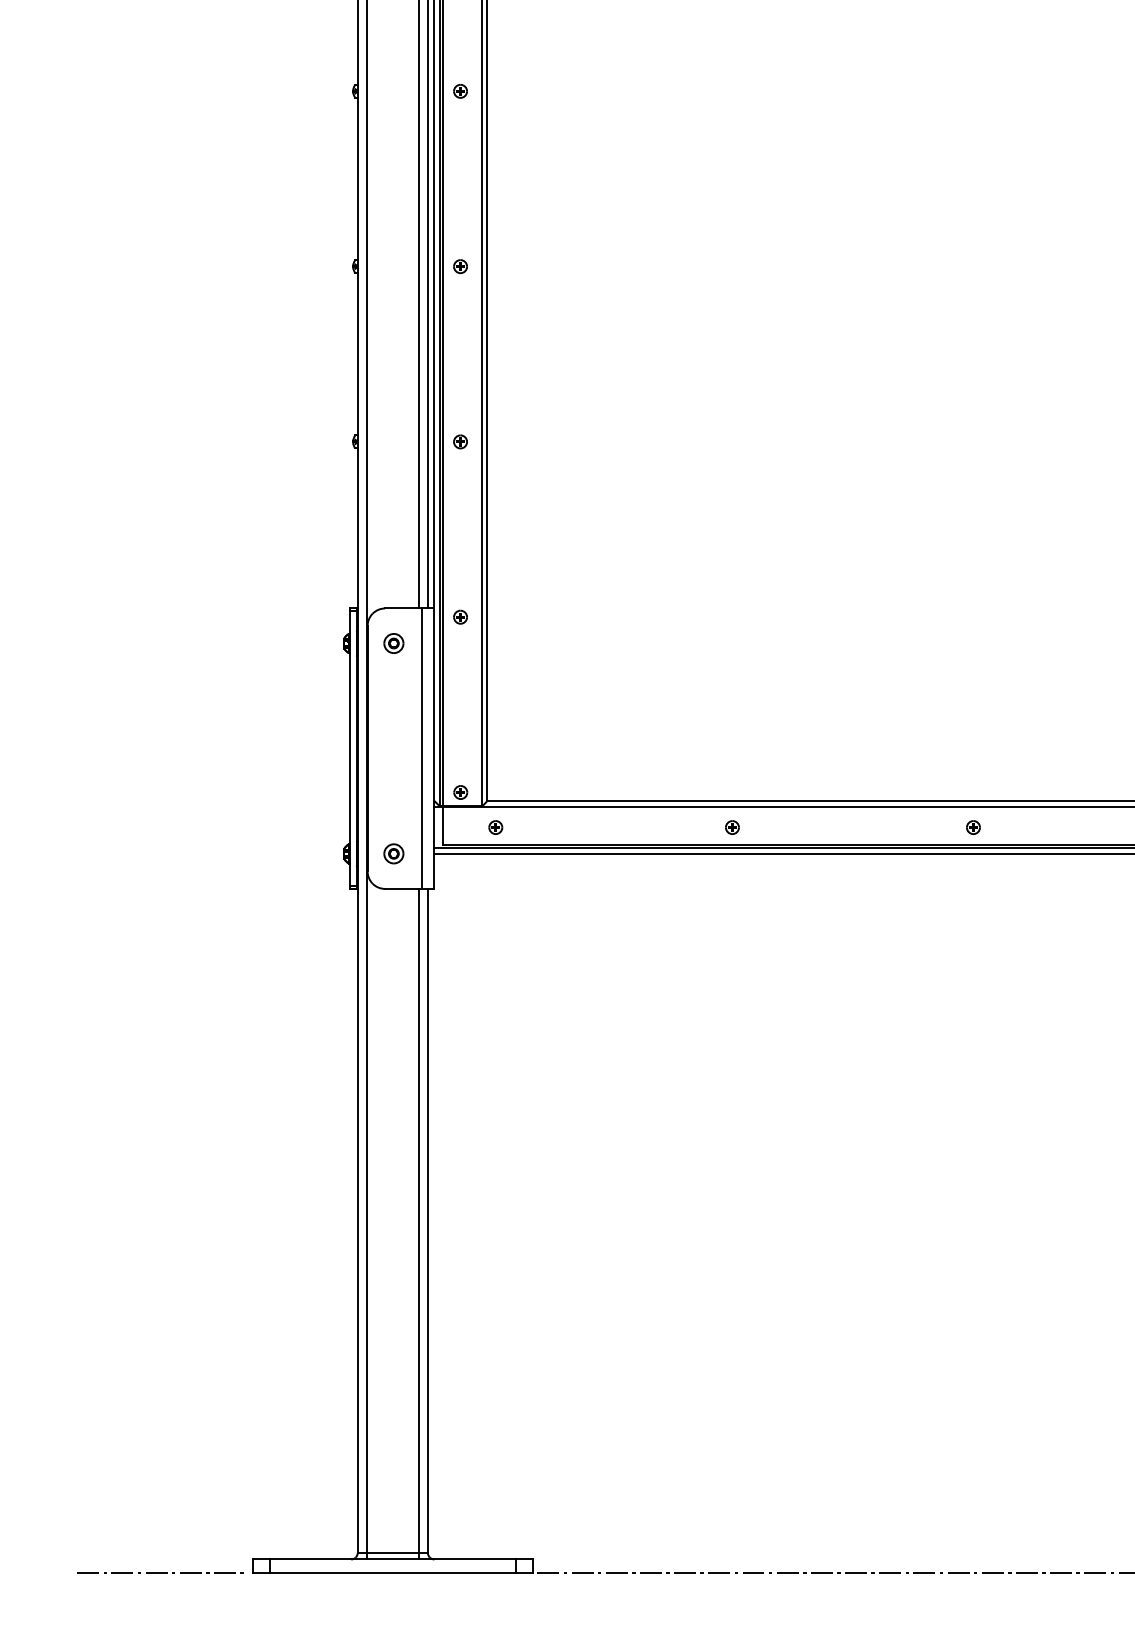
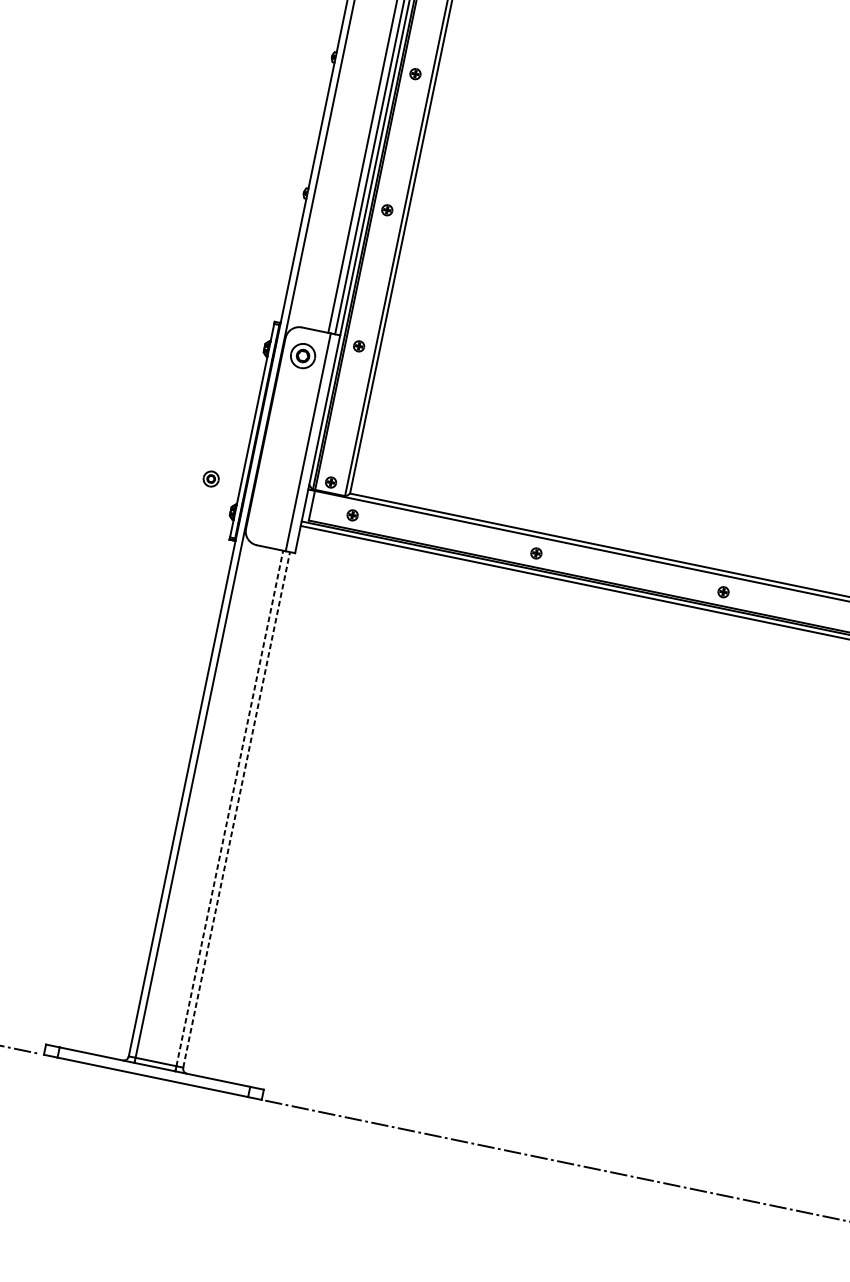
part: (393, 643) -> (302, 355), size x1.6
part: (393, 853) -> (210, 478), moved
line: (419, 1220) -> (230, 808), solid -> dashed
line: (427, 1220) -> (236, 809), solid -> dashed

